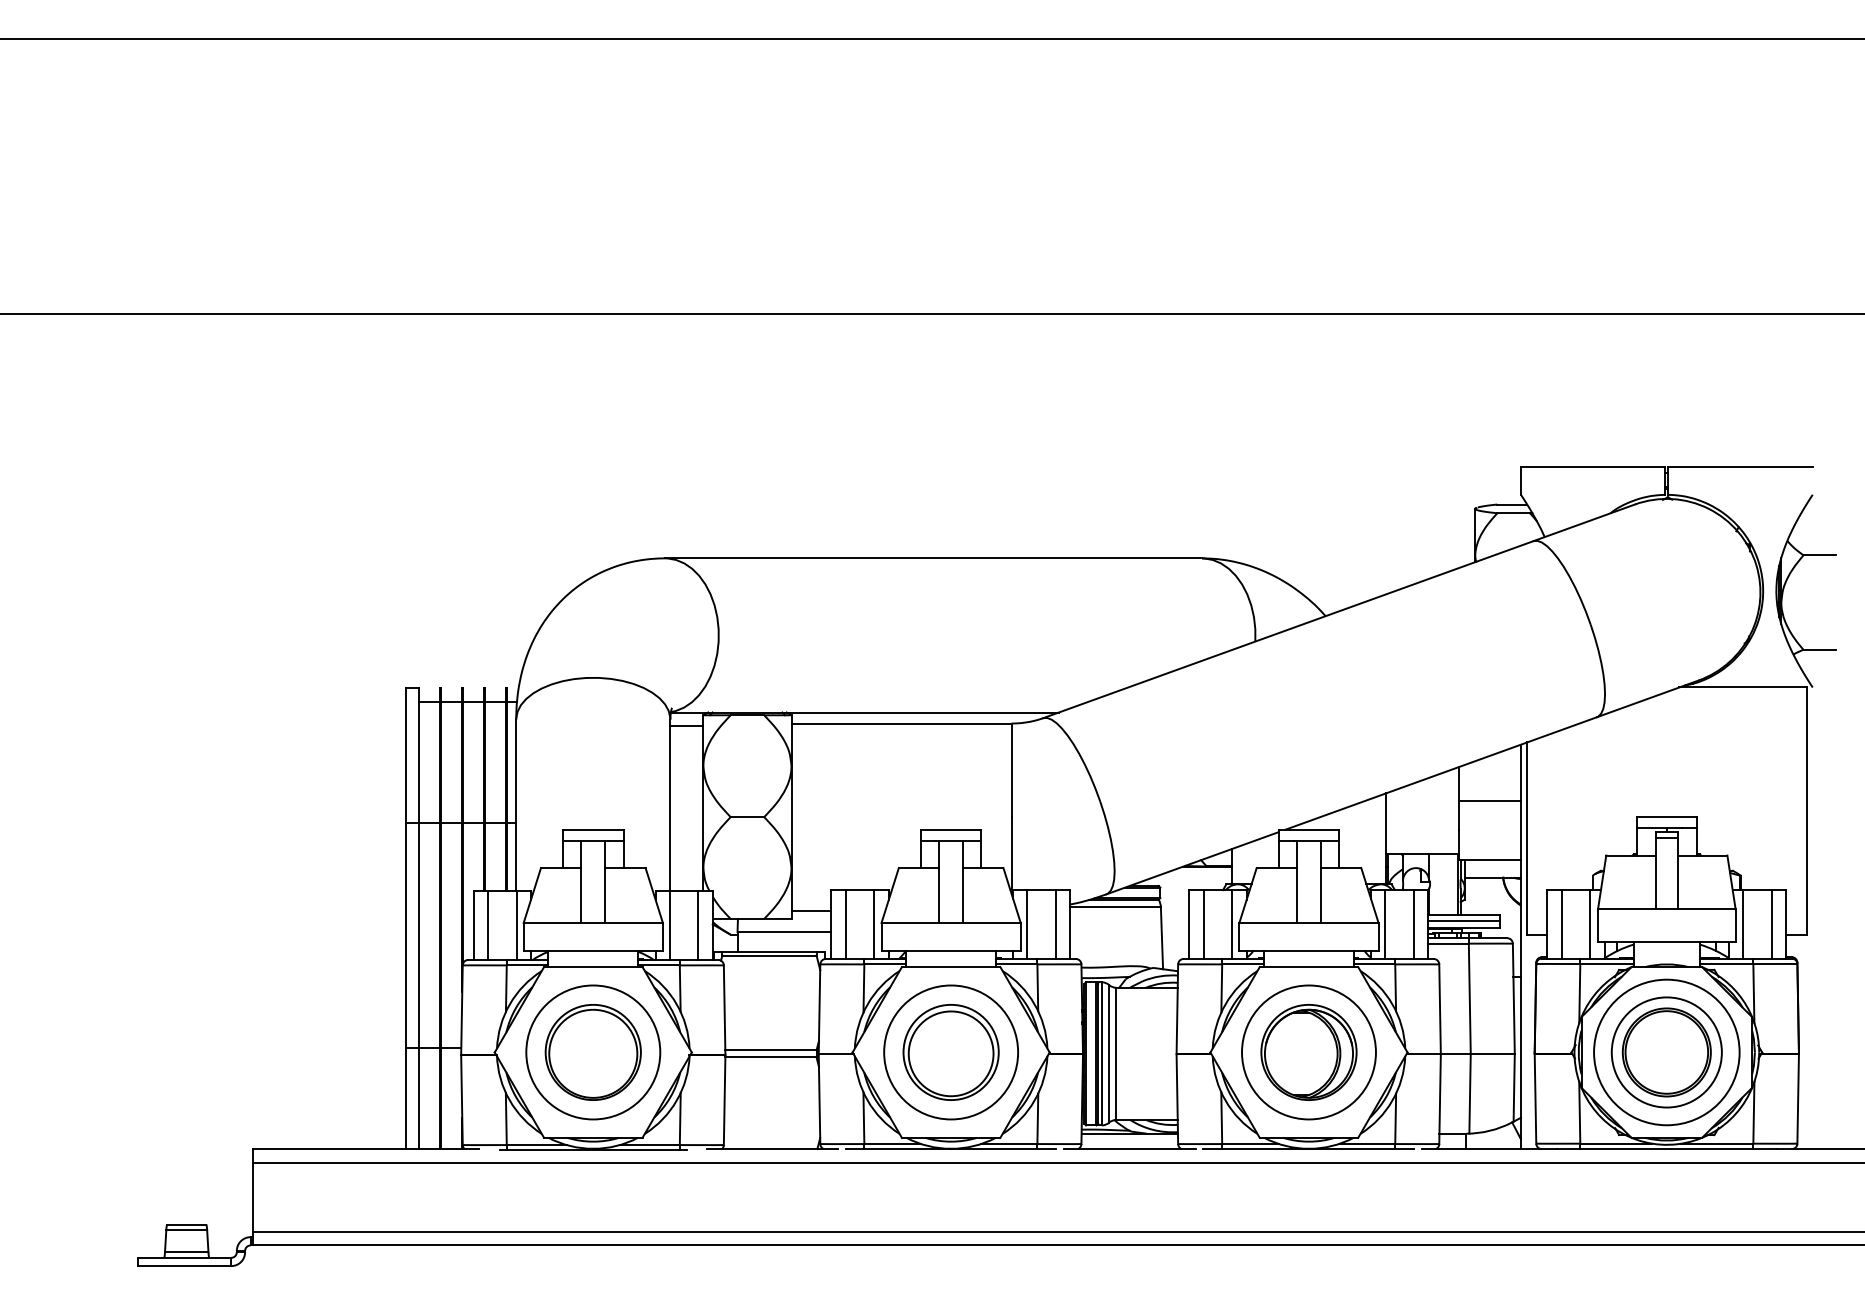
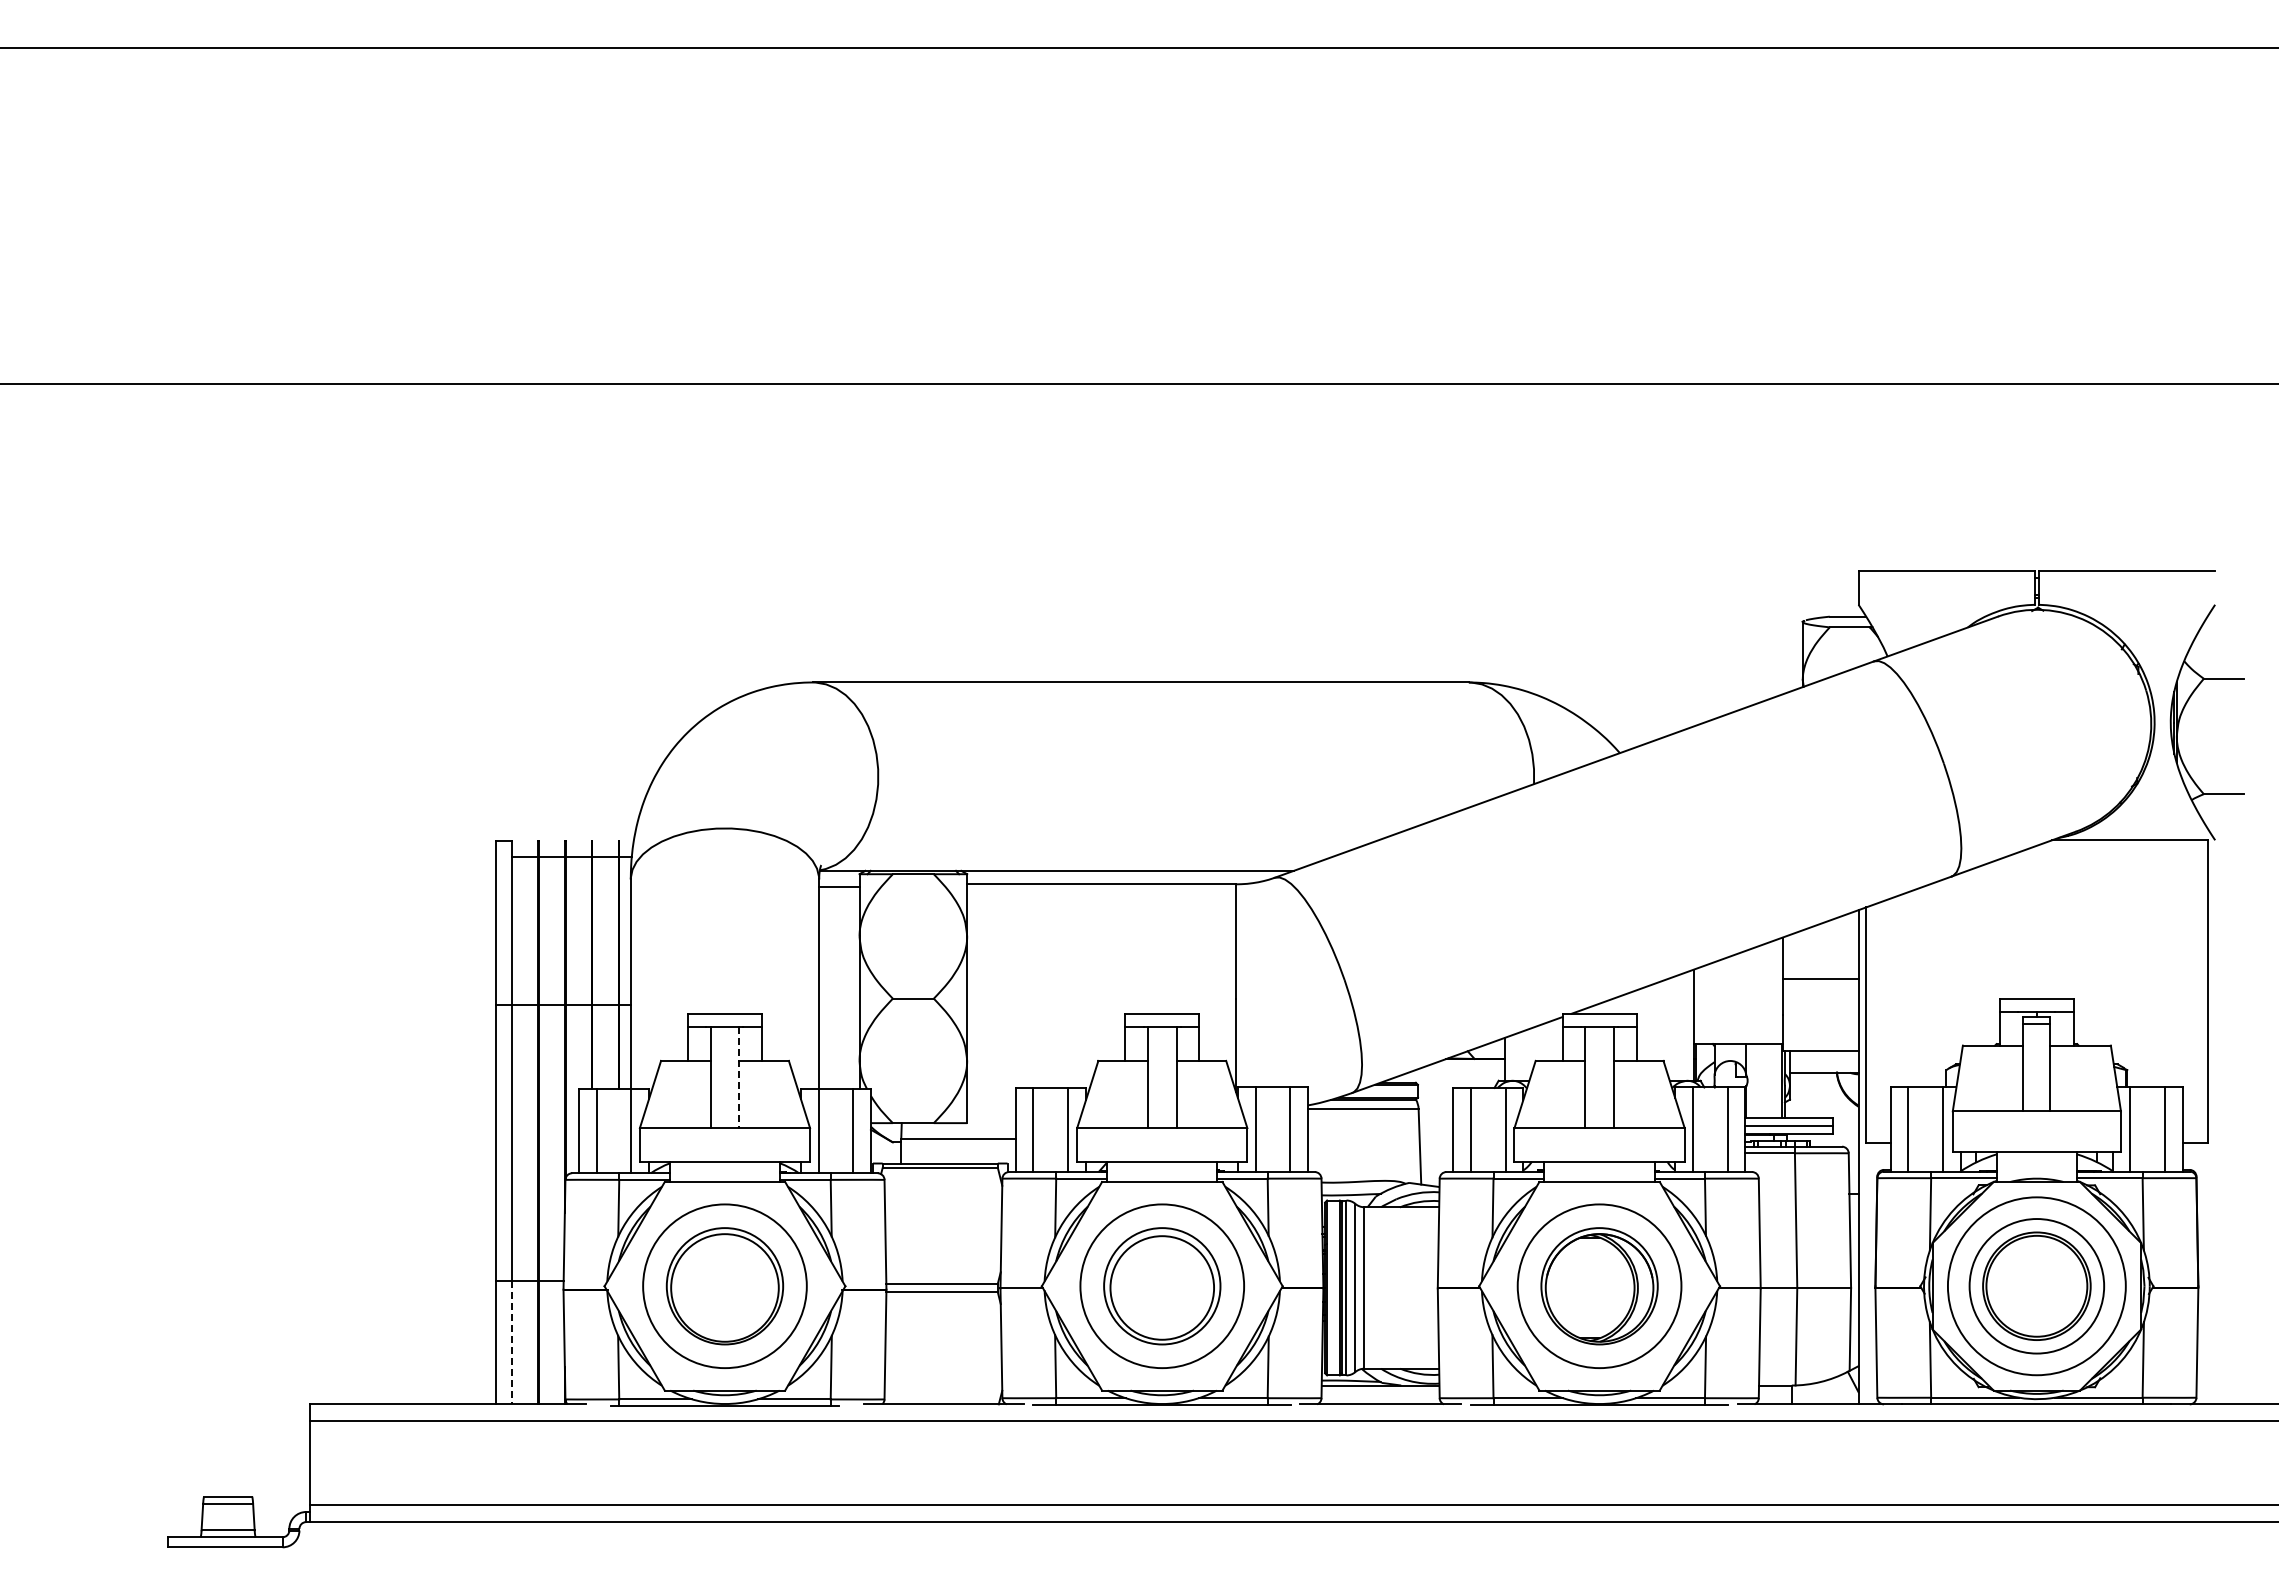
line: (605, 882) -> (739, 1078), solid -> dashed
line: (811, 911) -> (991, 1113), removed
line: (418, 1098) -> (511, 1342), solid -> dashed

